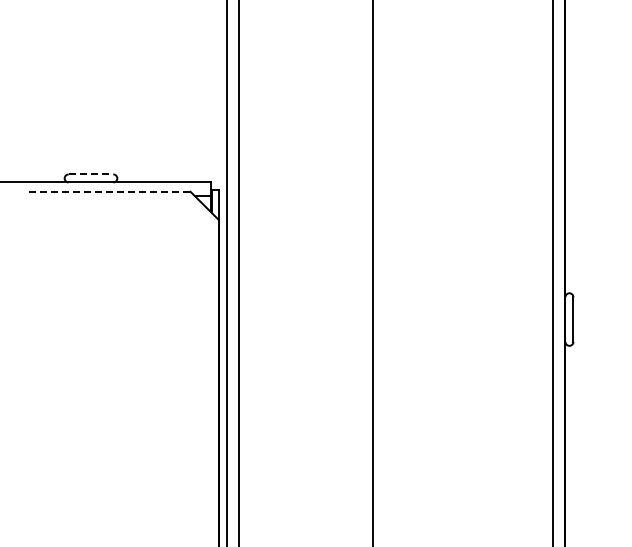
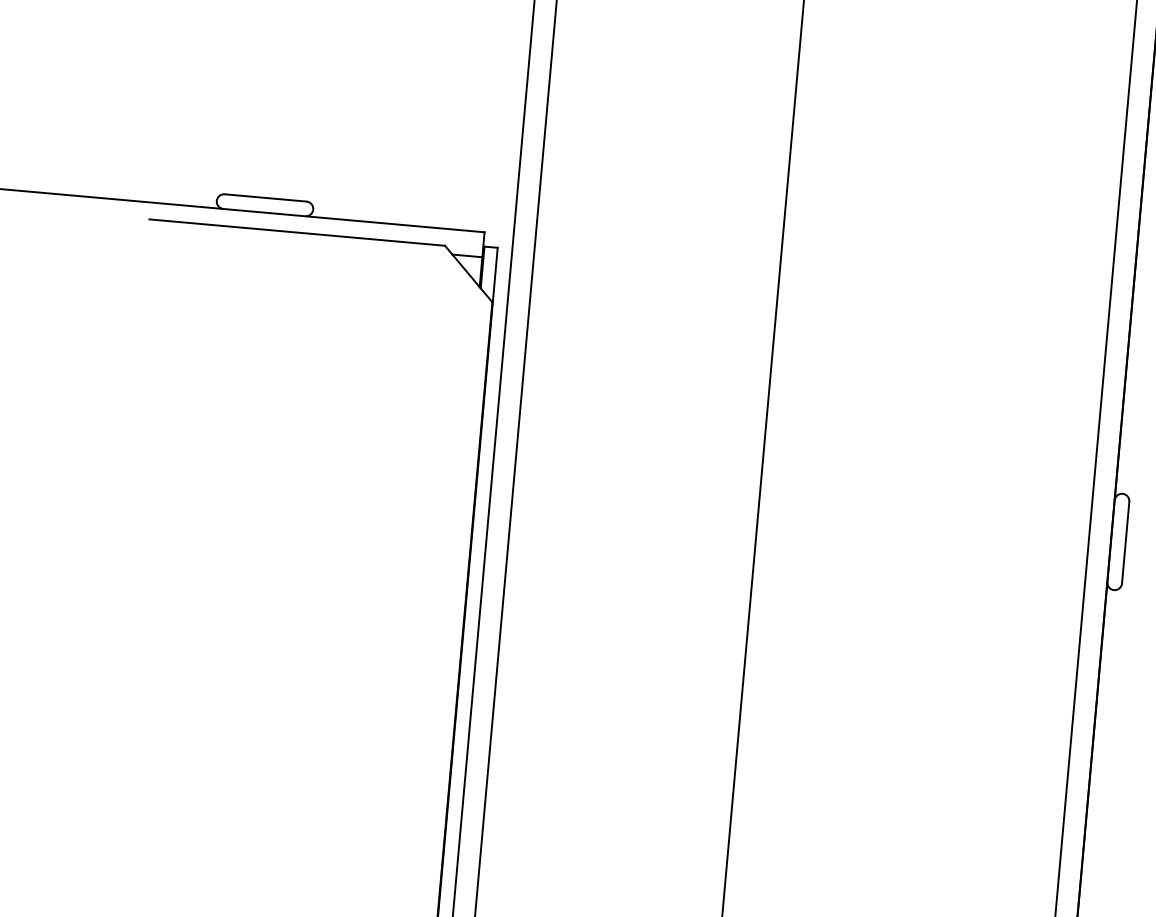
line: (91, 174) -> (266, 198), dashed -> solid
line: (109, 191) -> (296, 232), dashed -> solid

